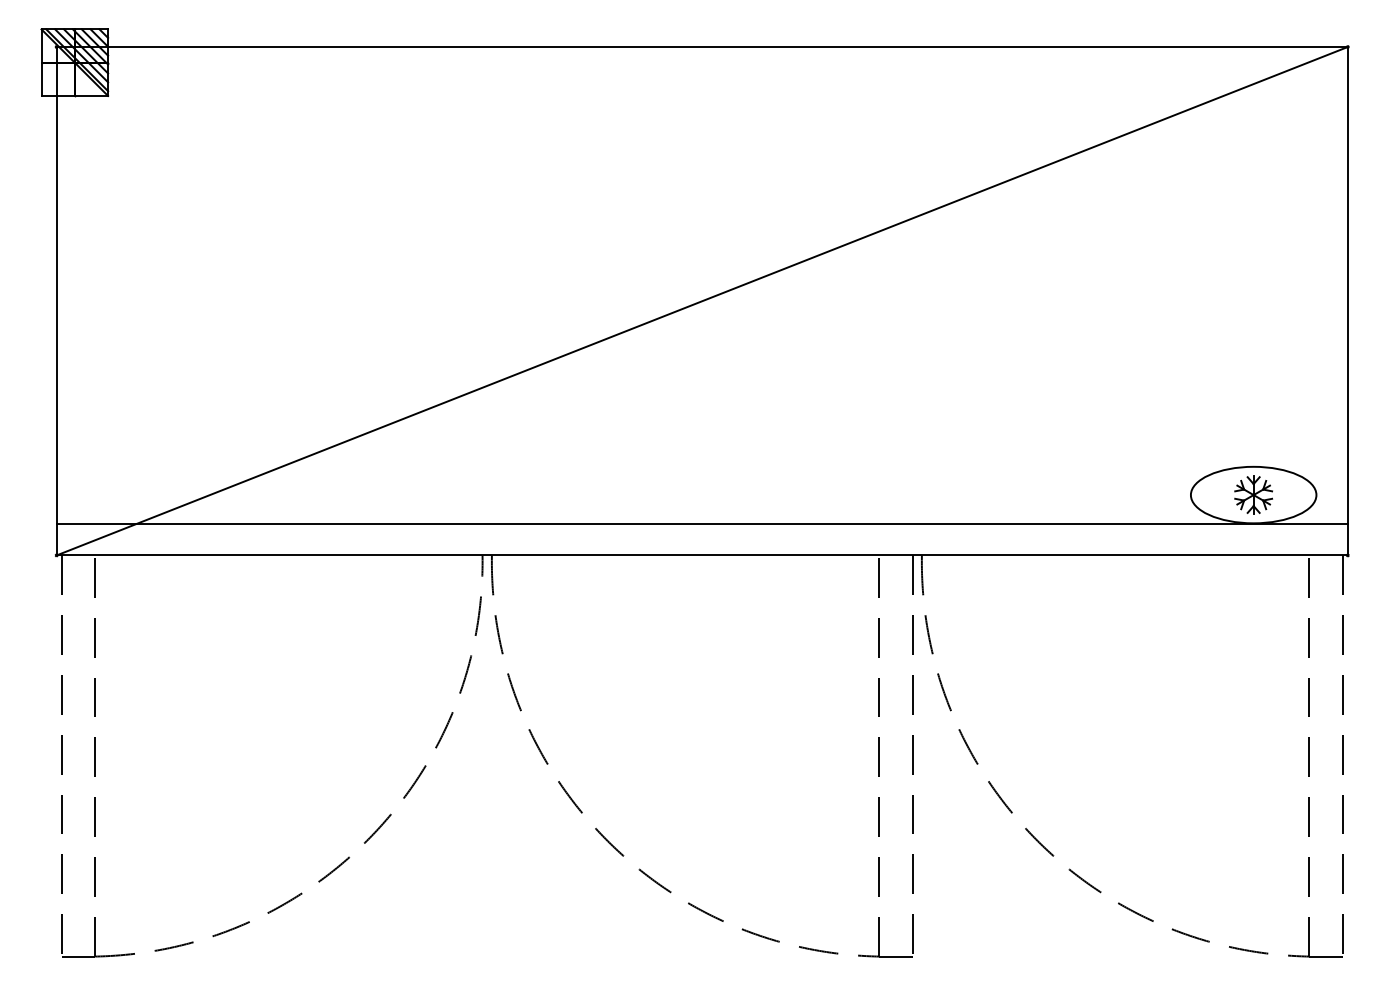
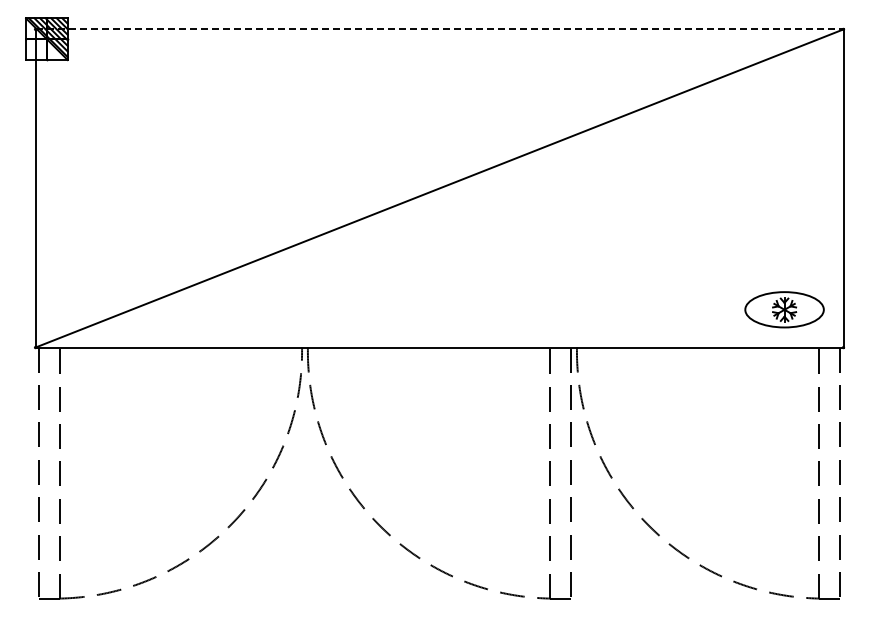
line: (702, 47) -> (439, 29), solid -> dashed
line: (702, 523) -> (439, 327), removed

